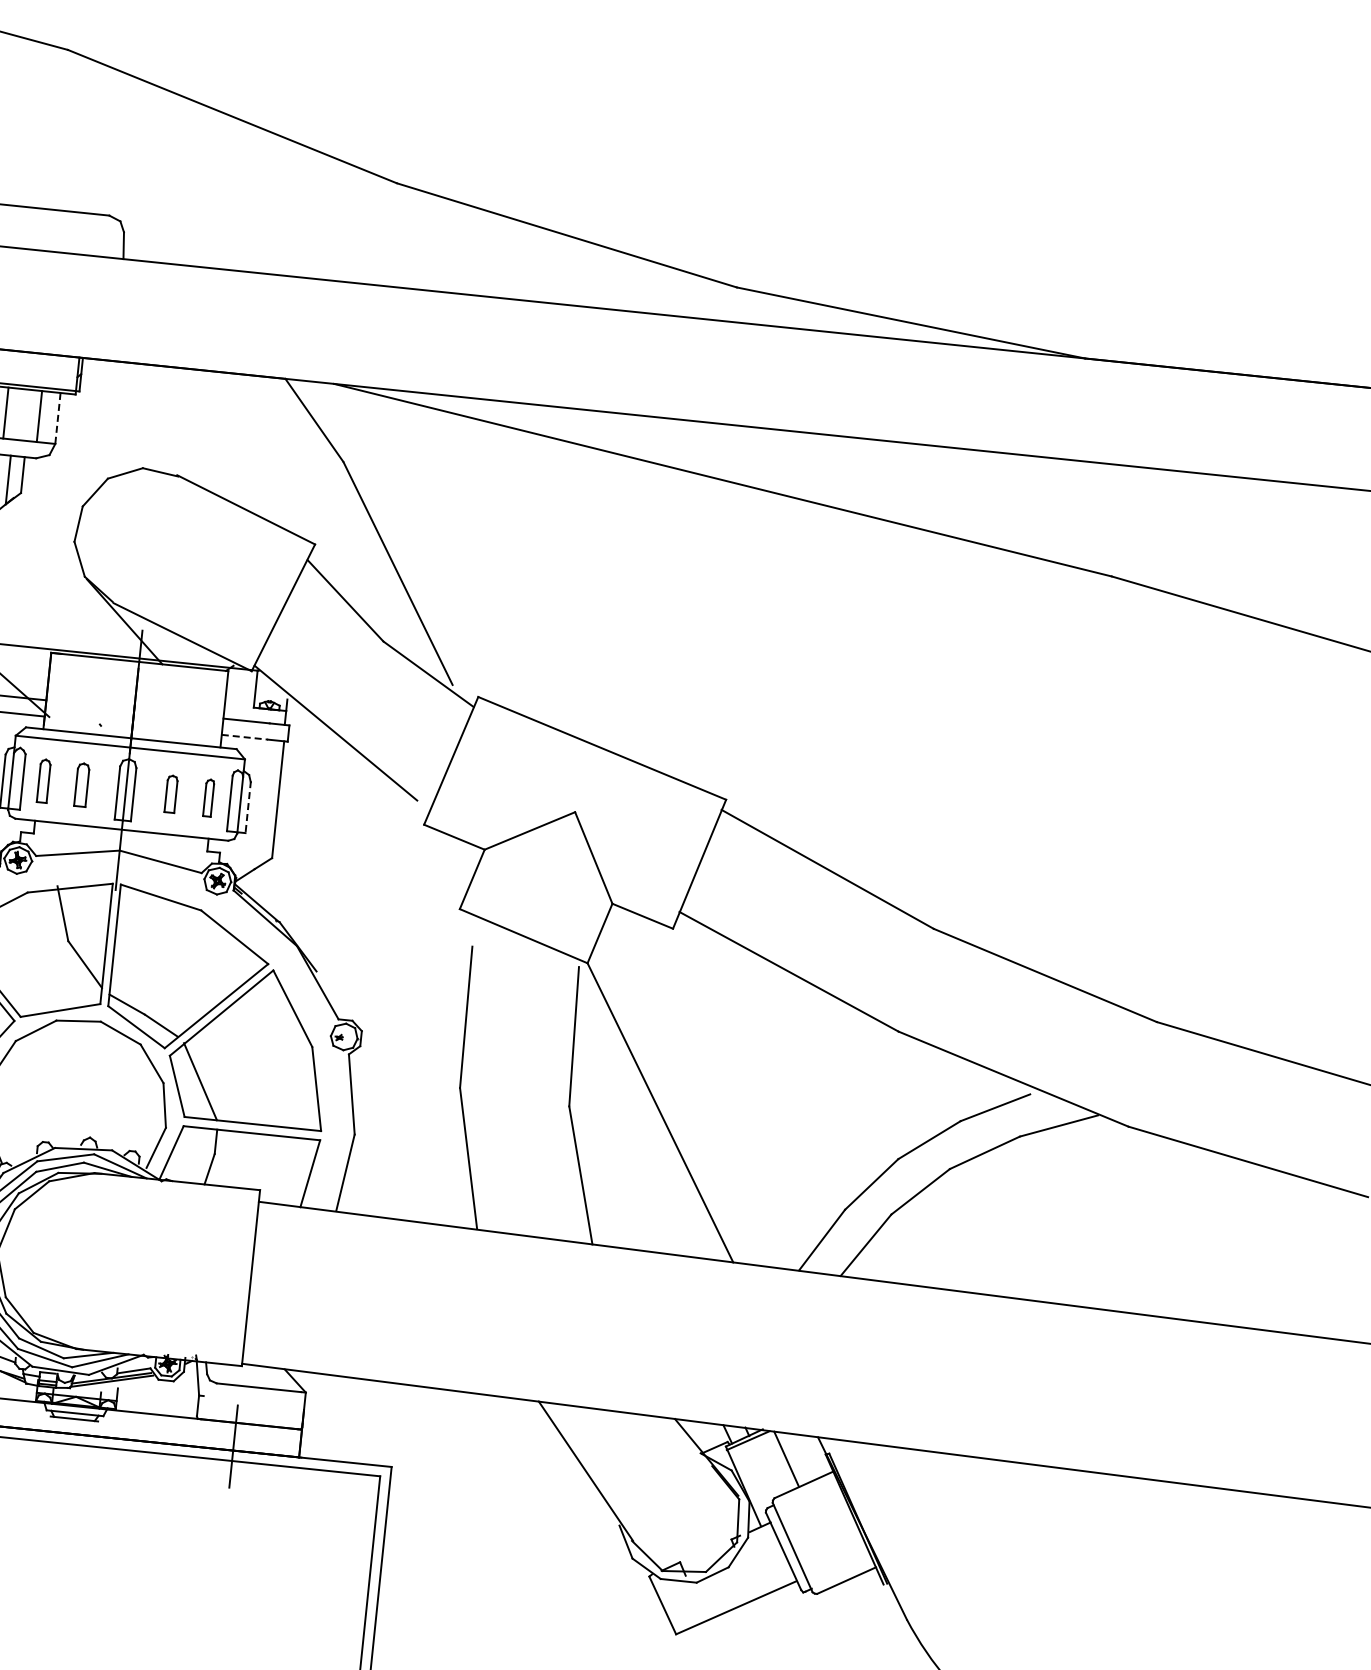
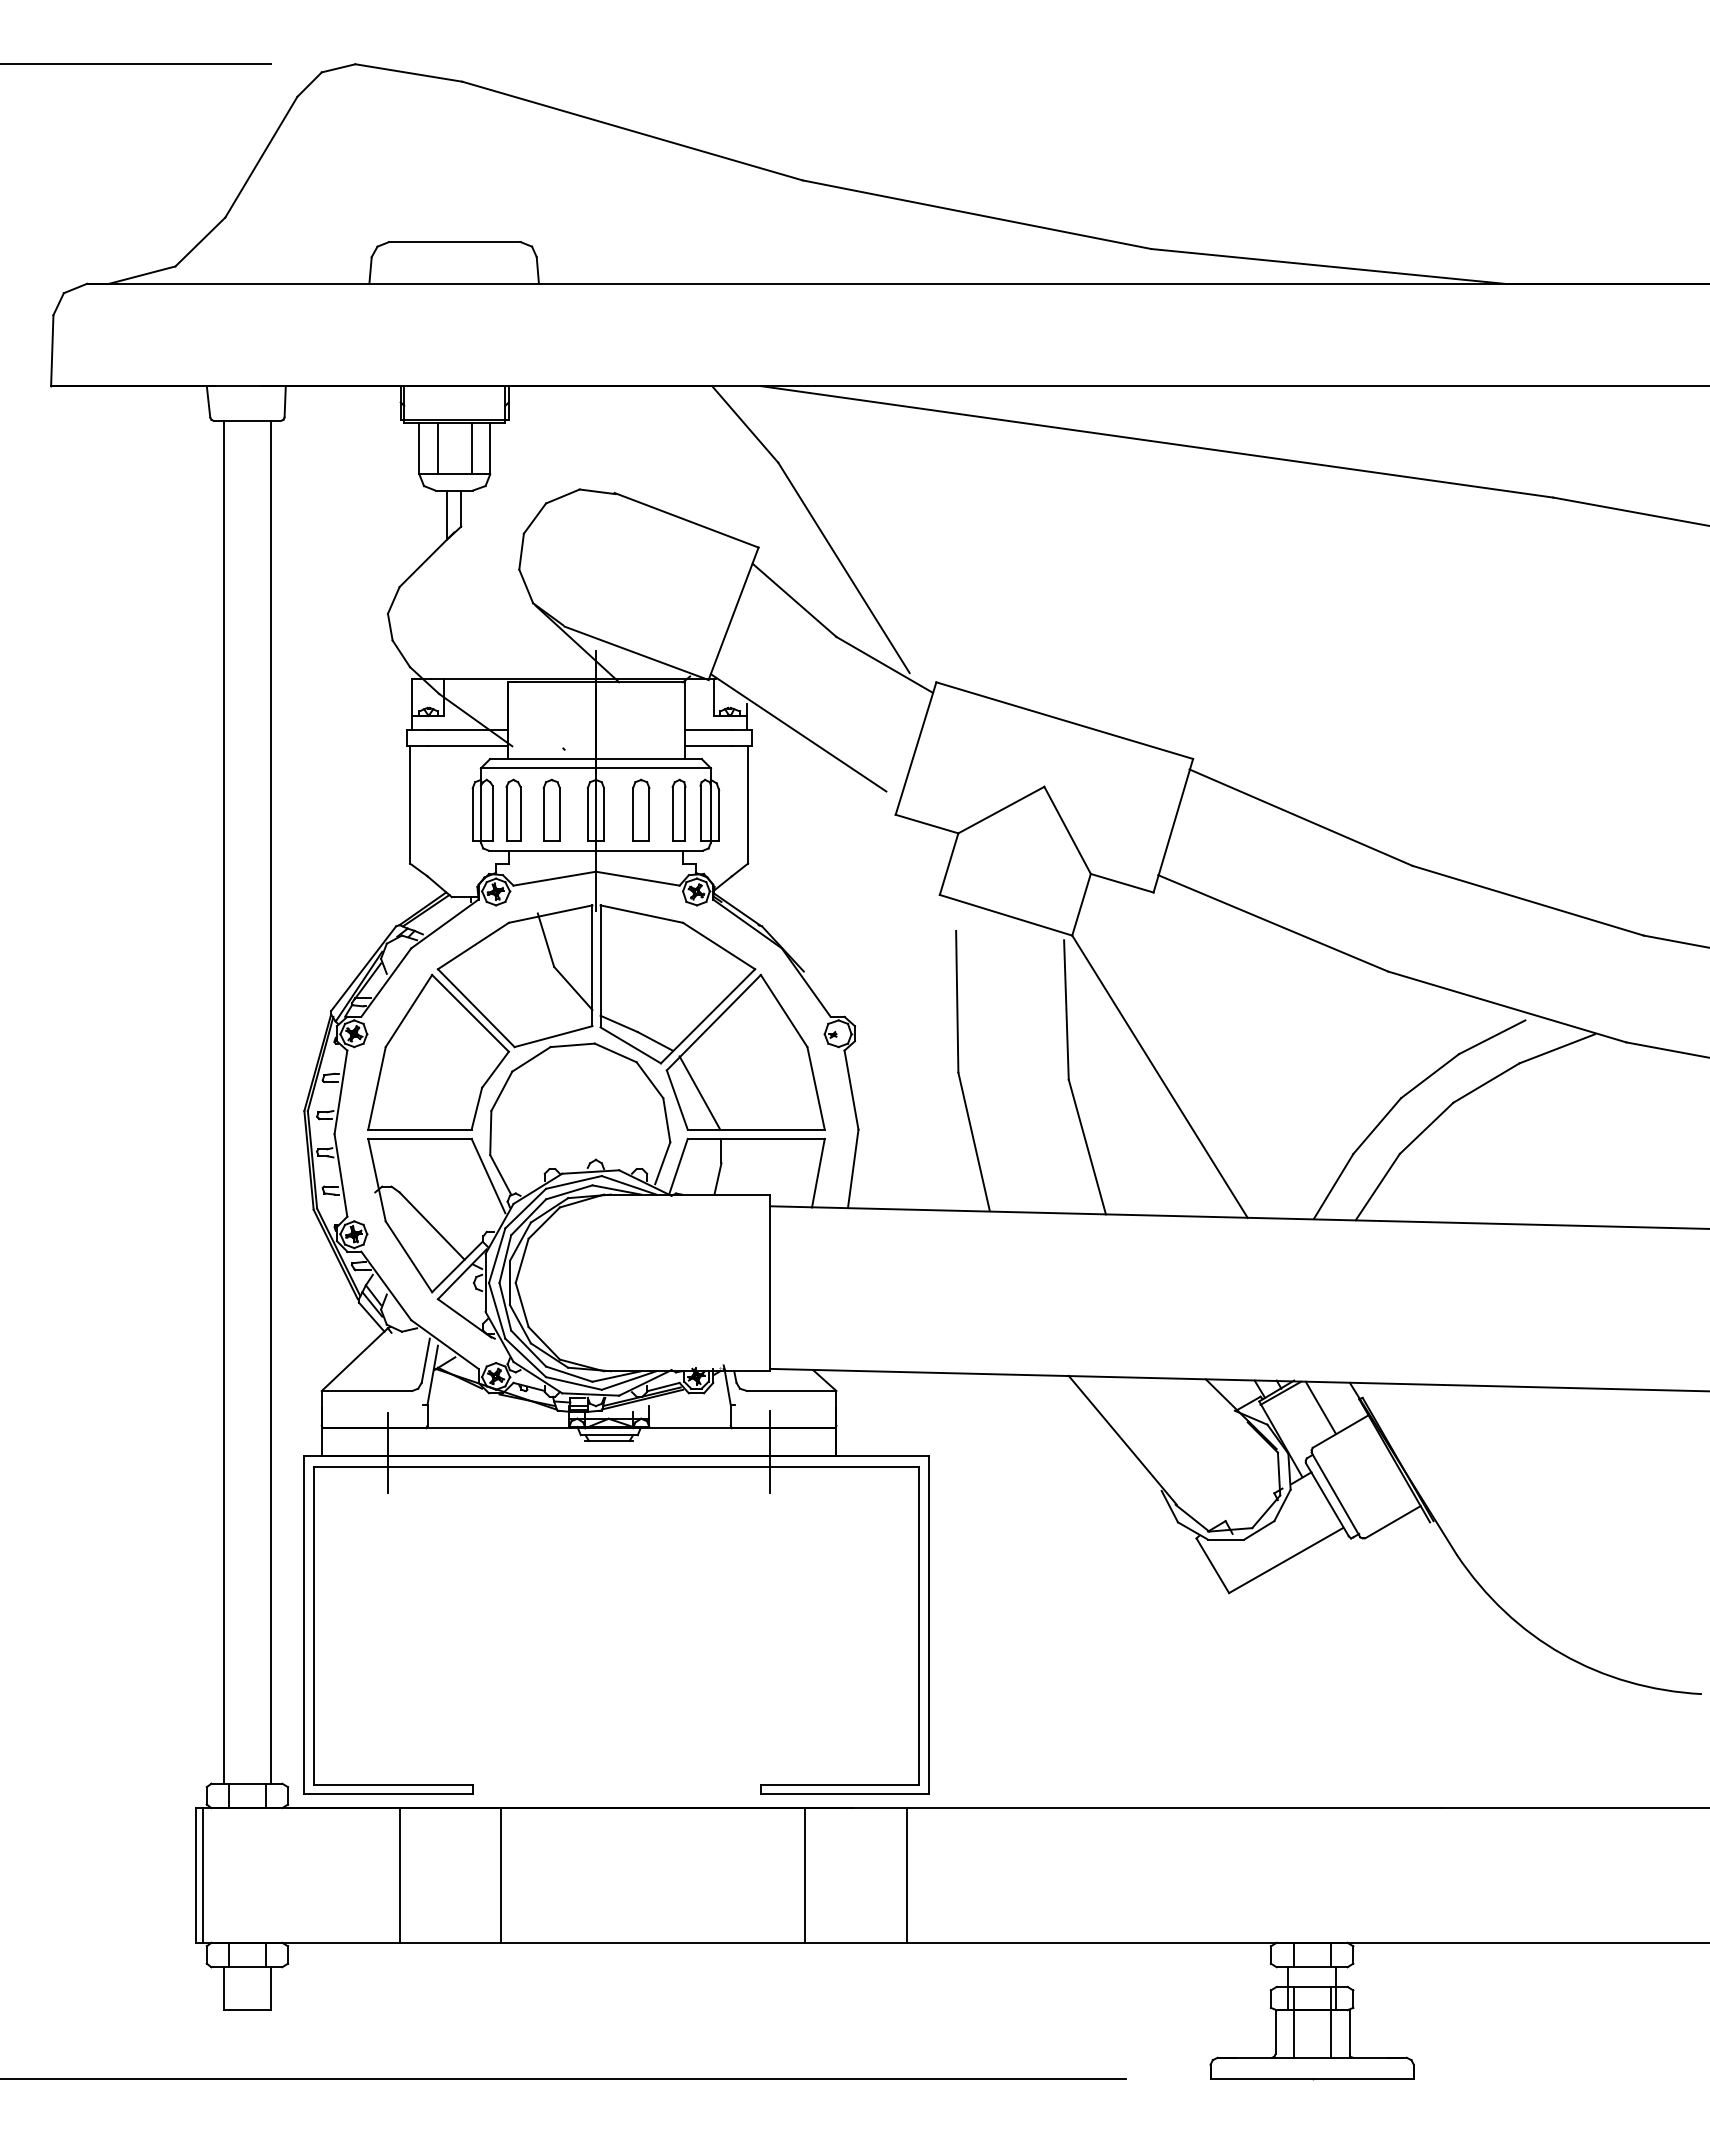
line: (58, 418) -> (490, 448), dashed -> solid
line: (245, 737) -> (709, 746), dashed -> solid
part: (44, 780) -> (513, 809), size x1.43
part: (81, 784) -> (551, 809), size x1.43
part: (171, 793) -> (641, 809), size x1.67
part: (208, 797) -> (678, 809), size x1.67
line: (248, 807) -> (719, 815), dashed -> solid

